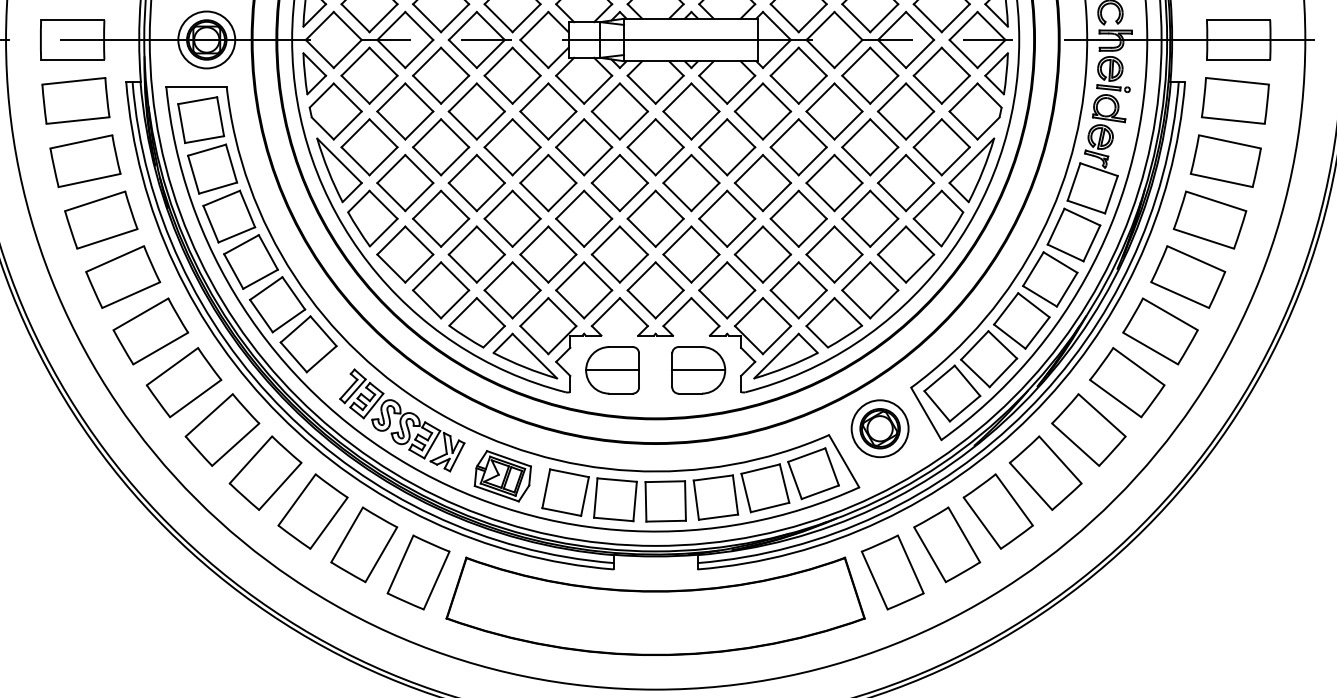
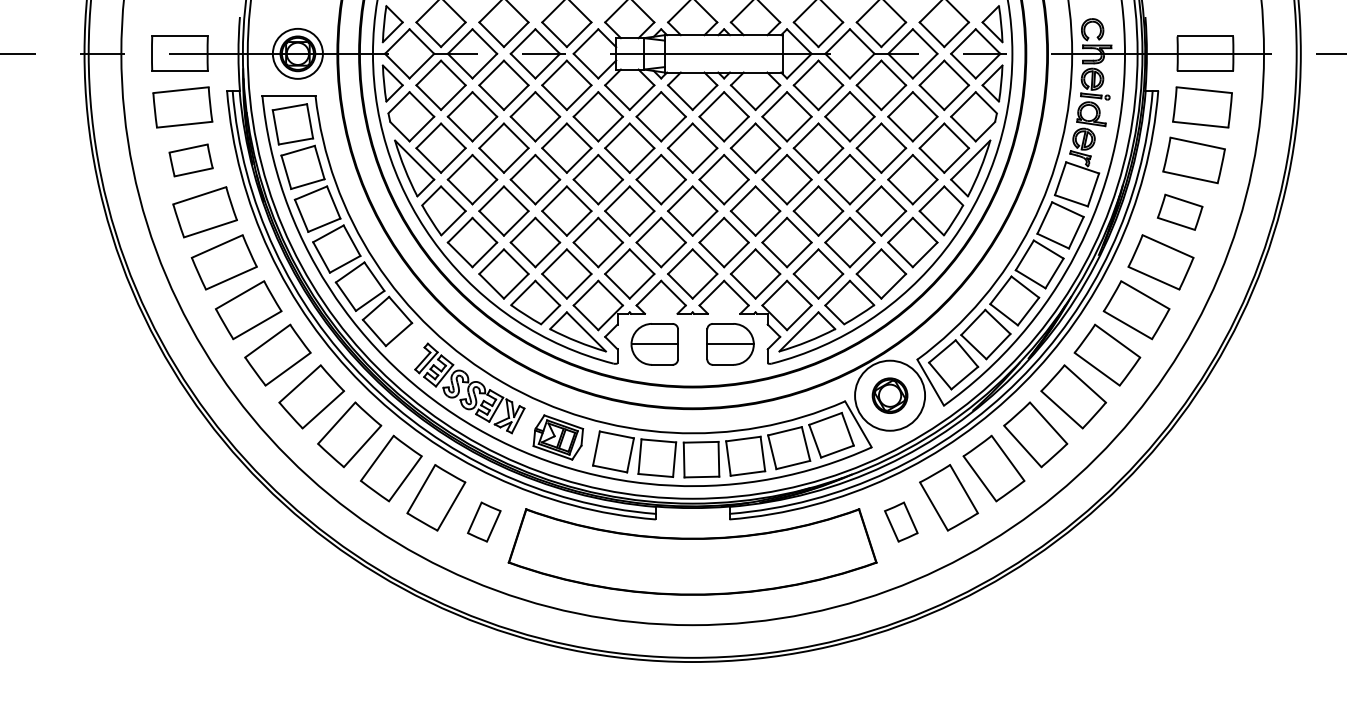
part: (84, 161) -> (190, 160), size x0.7
part: (1209, 220) -> (1179, 212), size x0.7
circle: (880, 428) -> (890, 395), size x1.4
part: (418, 571) -> (484, 521), size x0.6
part: (893, 571) -> (901, 521), size x0.6

